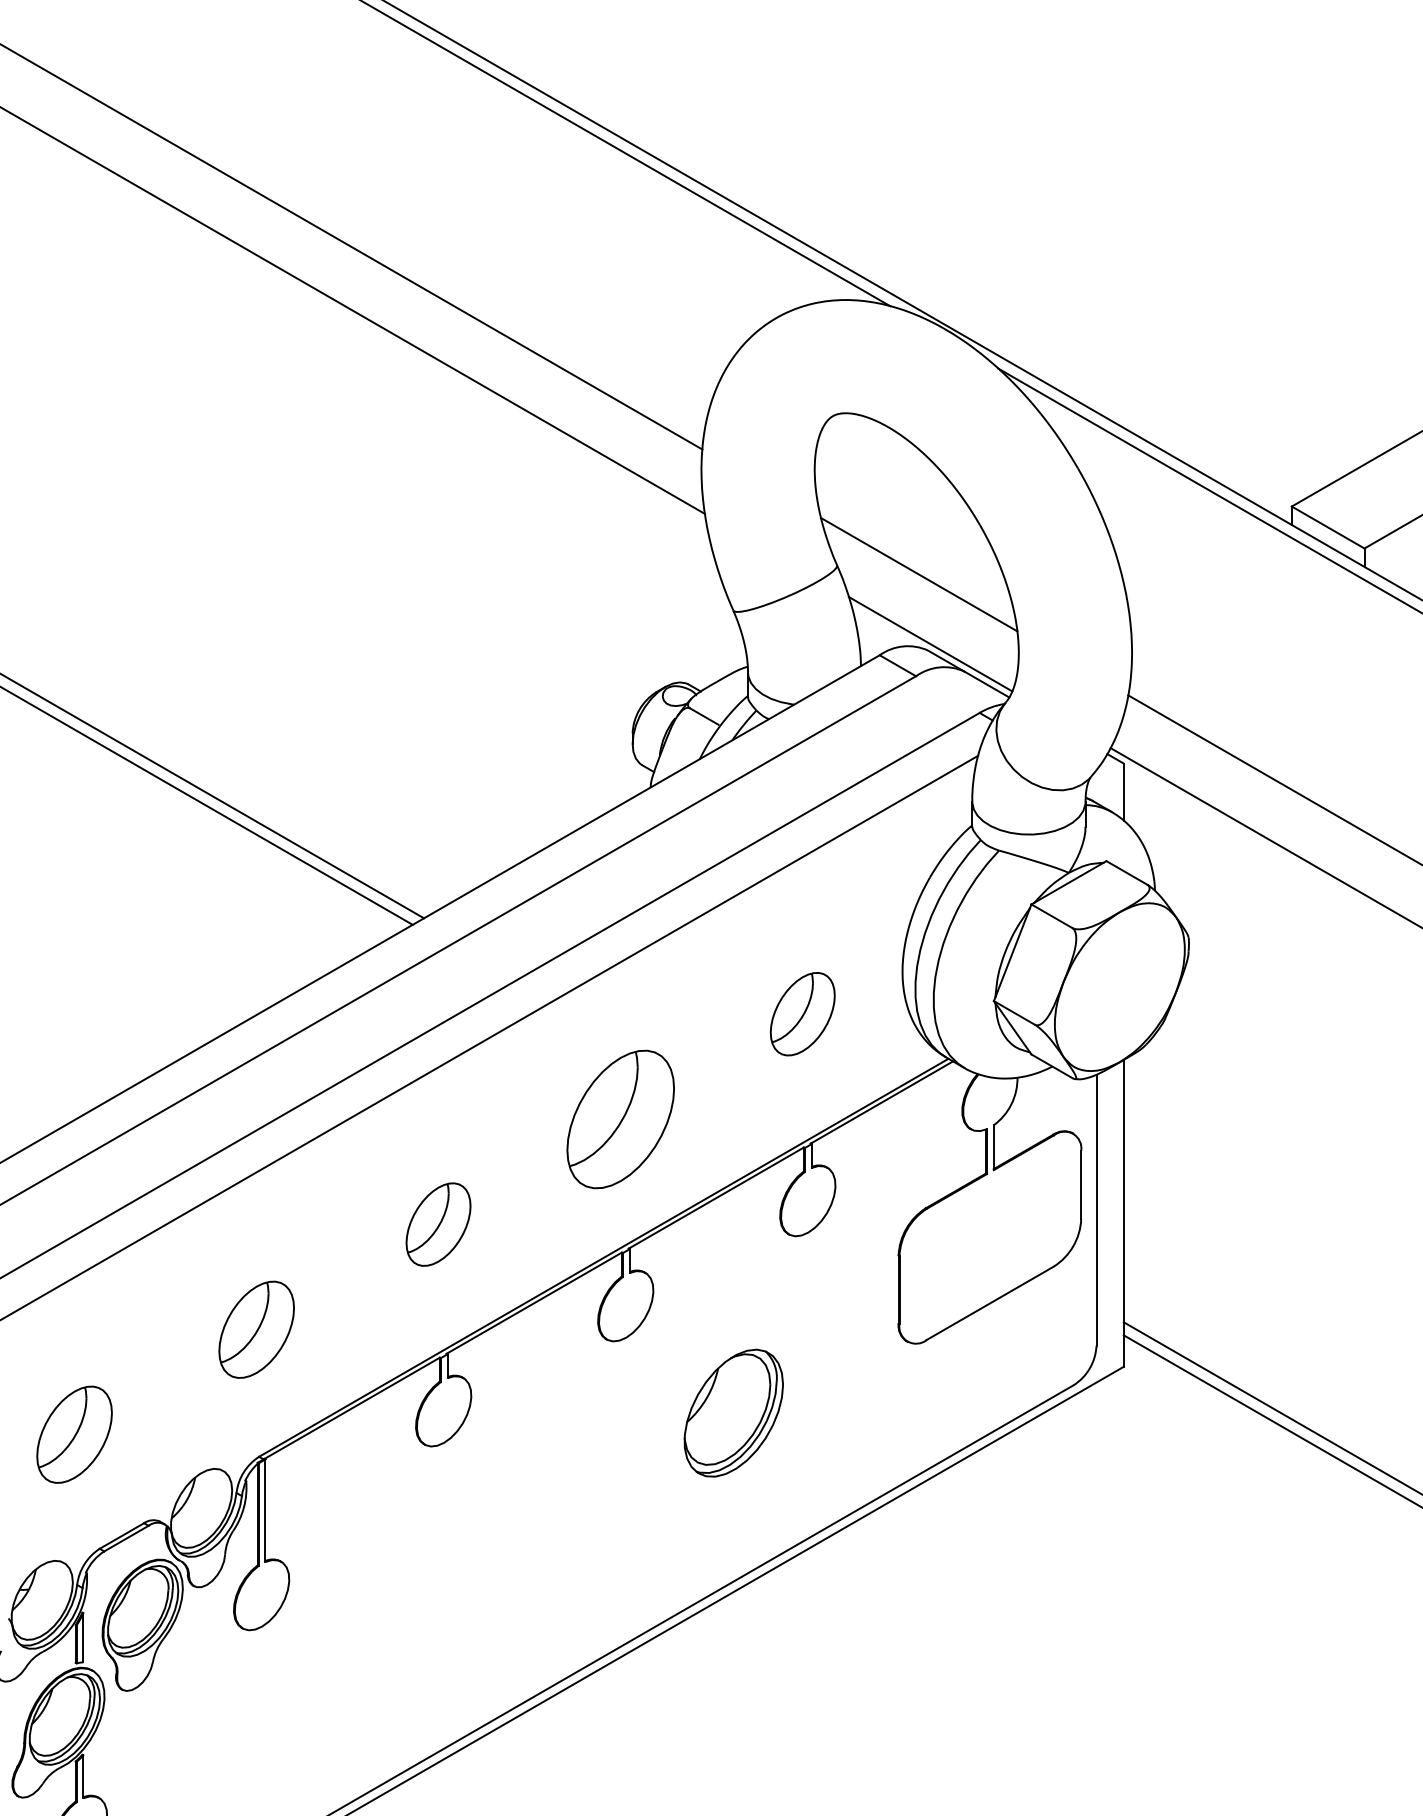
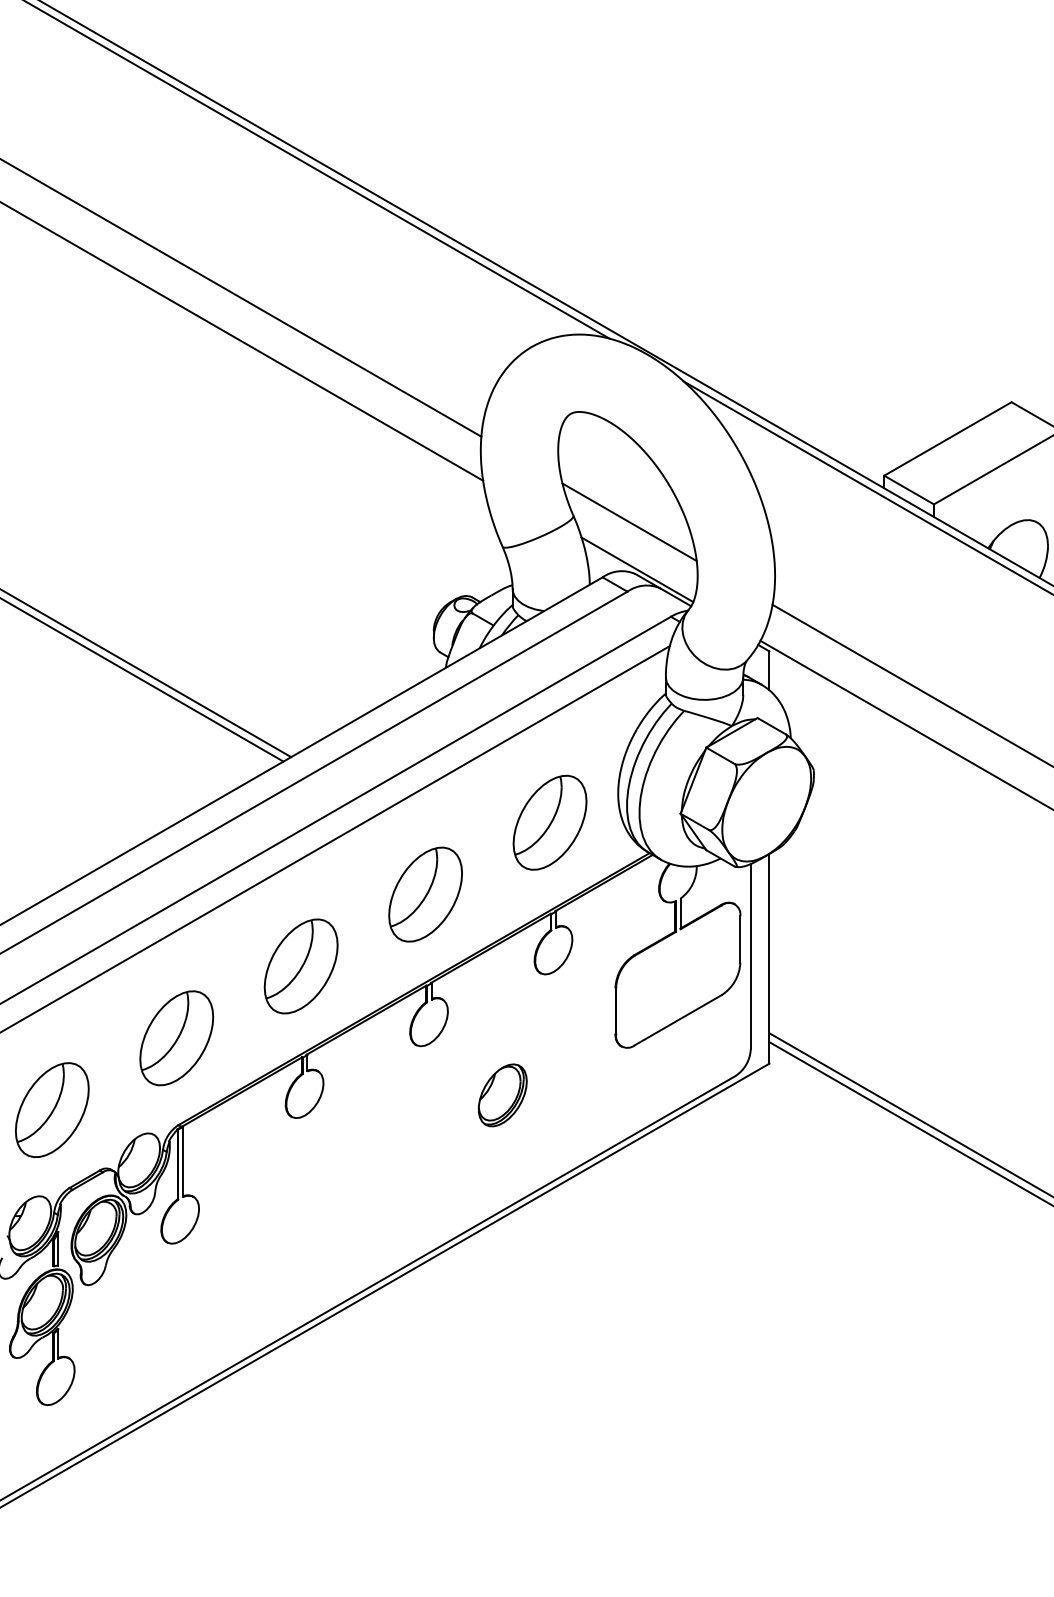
part: (801, 1013) -> (549, 822), size x1.67
part: (437, 1224) -> (300, 966), size x1.67
part: (256, 1330) -> (176, 1038), size x1.43
part: (733, 1413) -> (502, 1095), size x0.71
part: (74, 1433) -> (52, 1109), size x1.43

